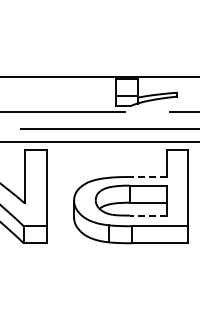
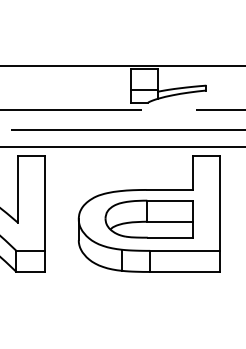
line: (147, 177) -> (169, 190), dashed -> solid
line: (147, 215) -> (169, 237), dashed -> solid

